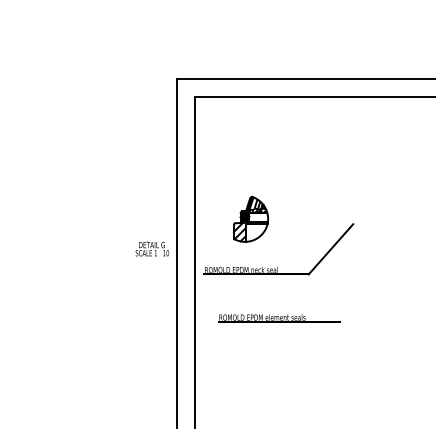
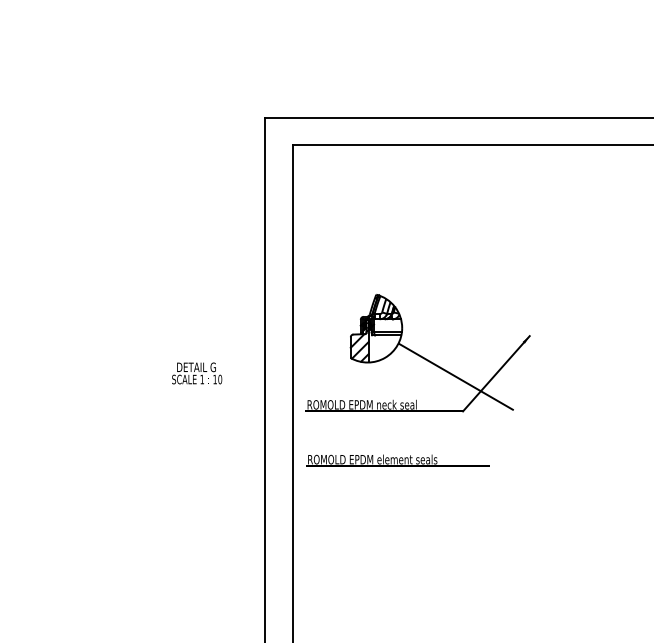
text: (152, 248) -> (197, 372), moved
line: (303, 251) -> (455, 376), added
part: (279, 318) -> (398, 460), moved

